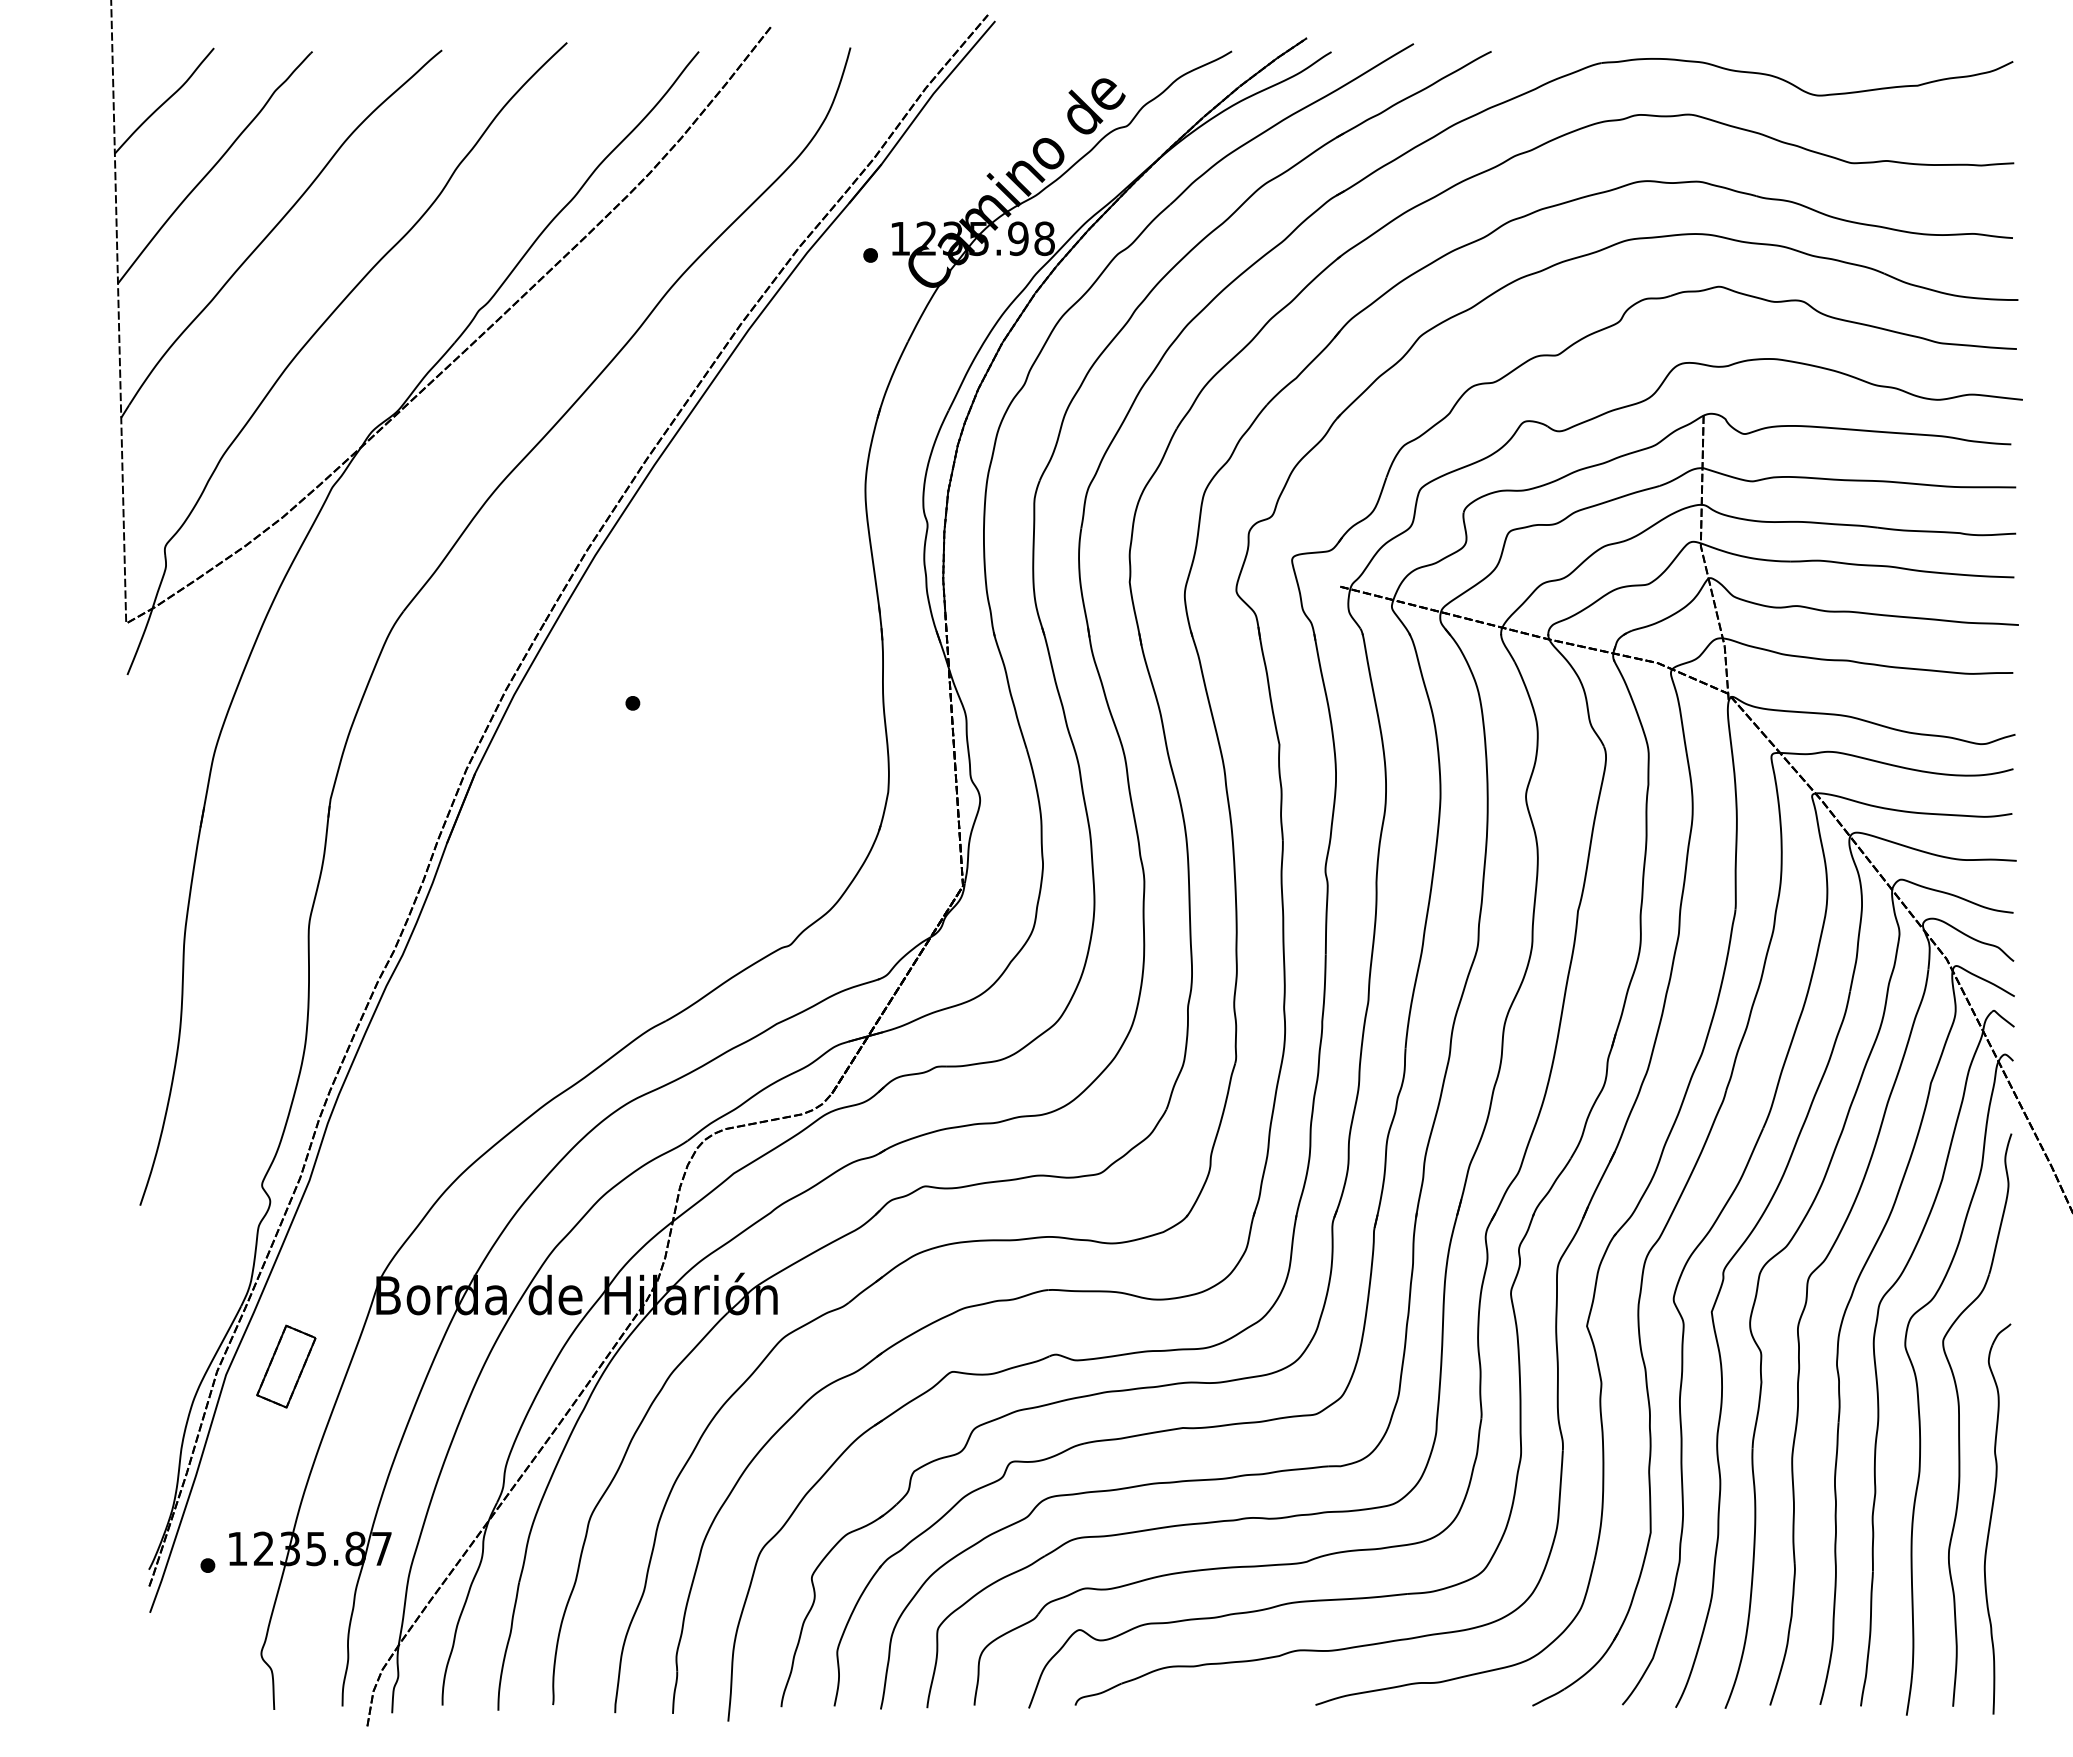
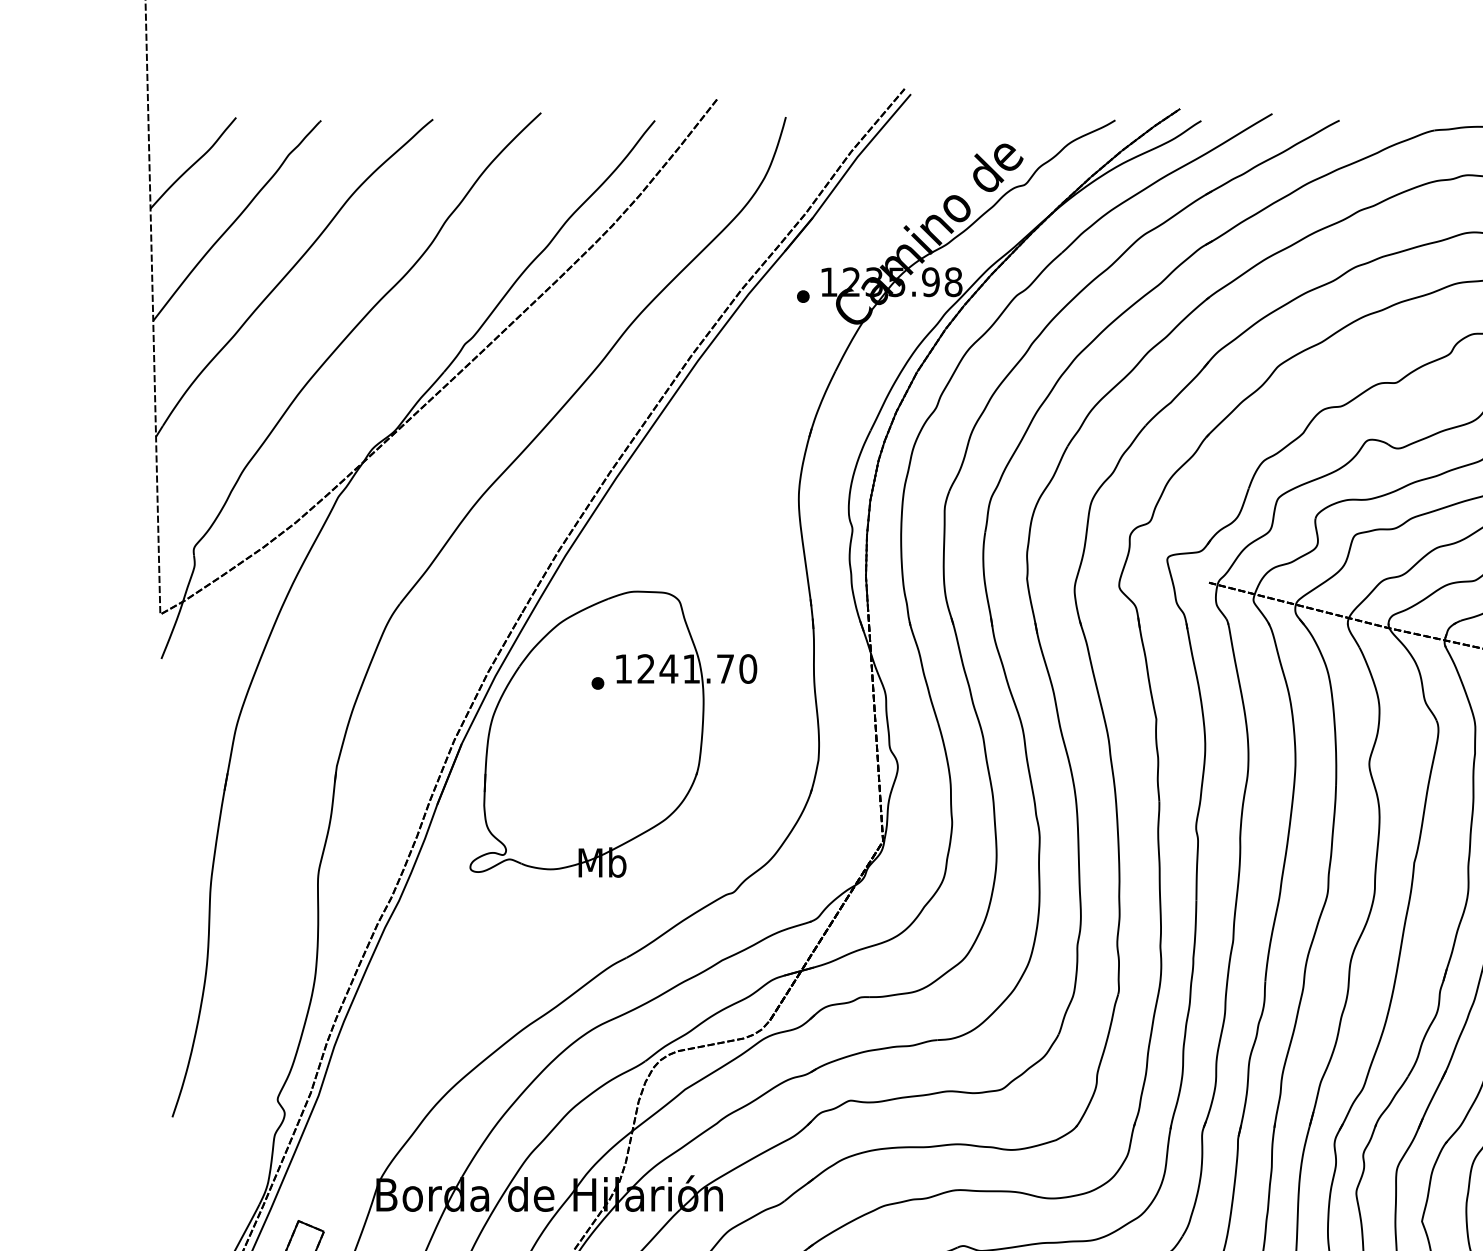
part: (650, 762) -> (613, 734), added

